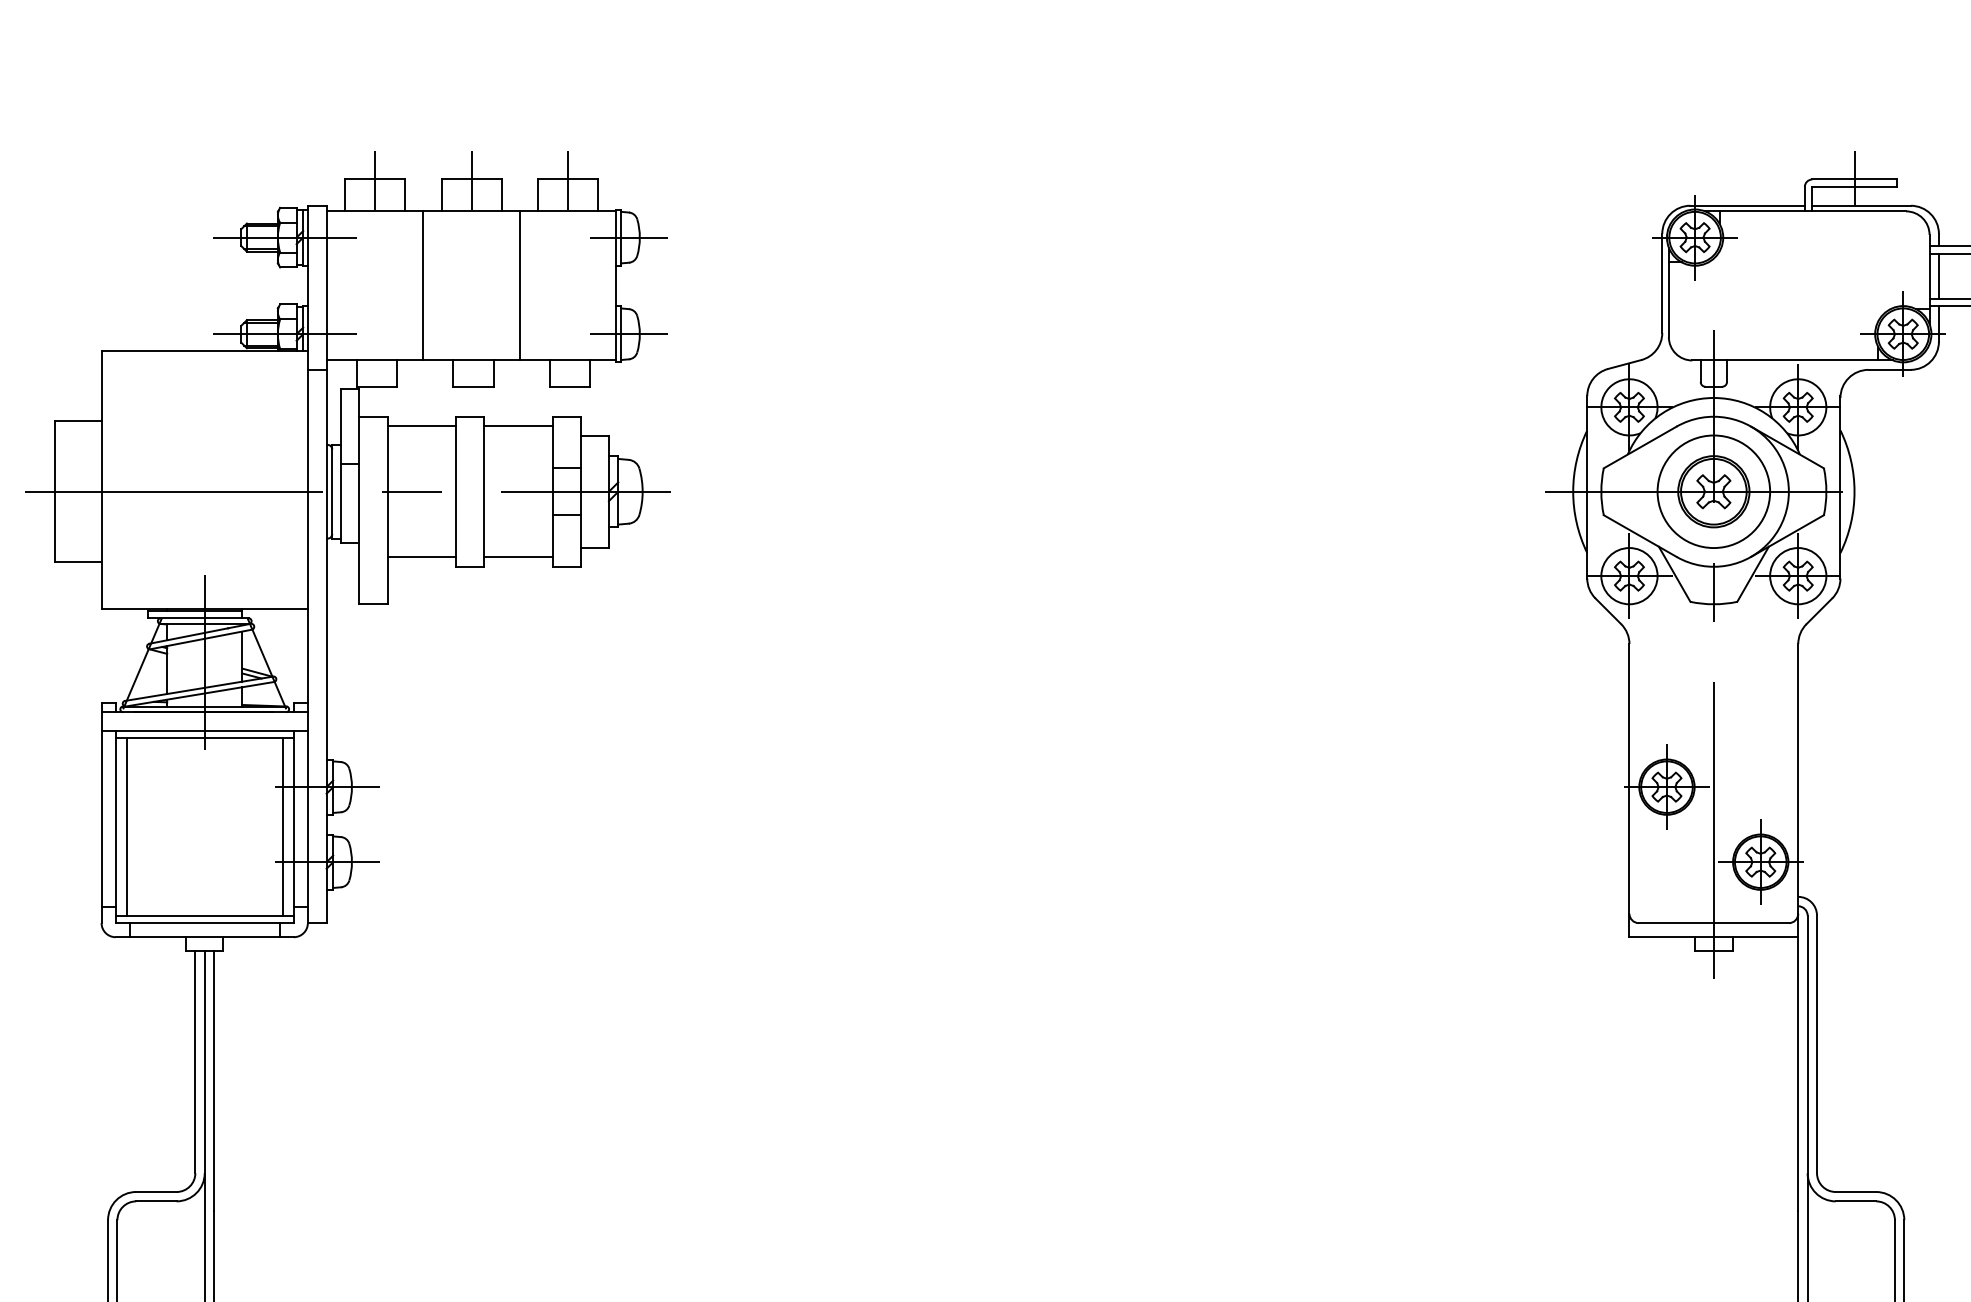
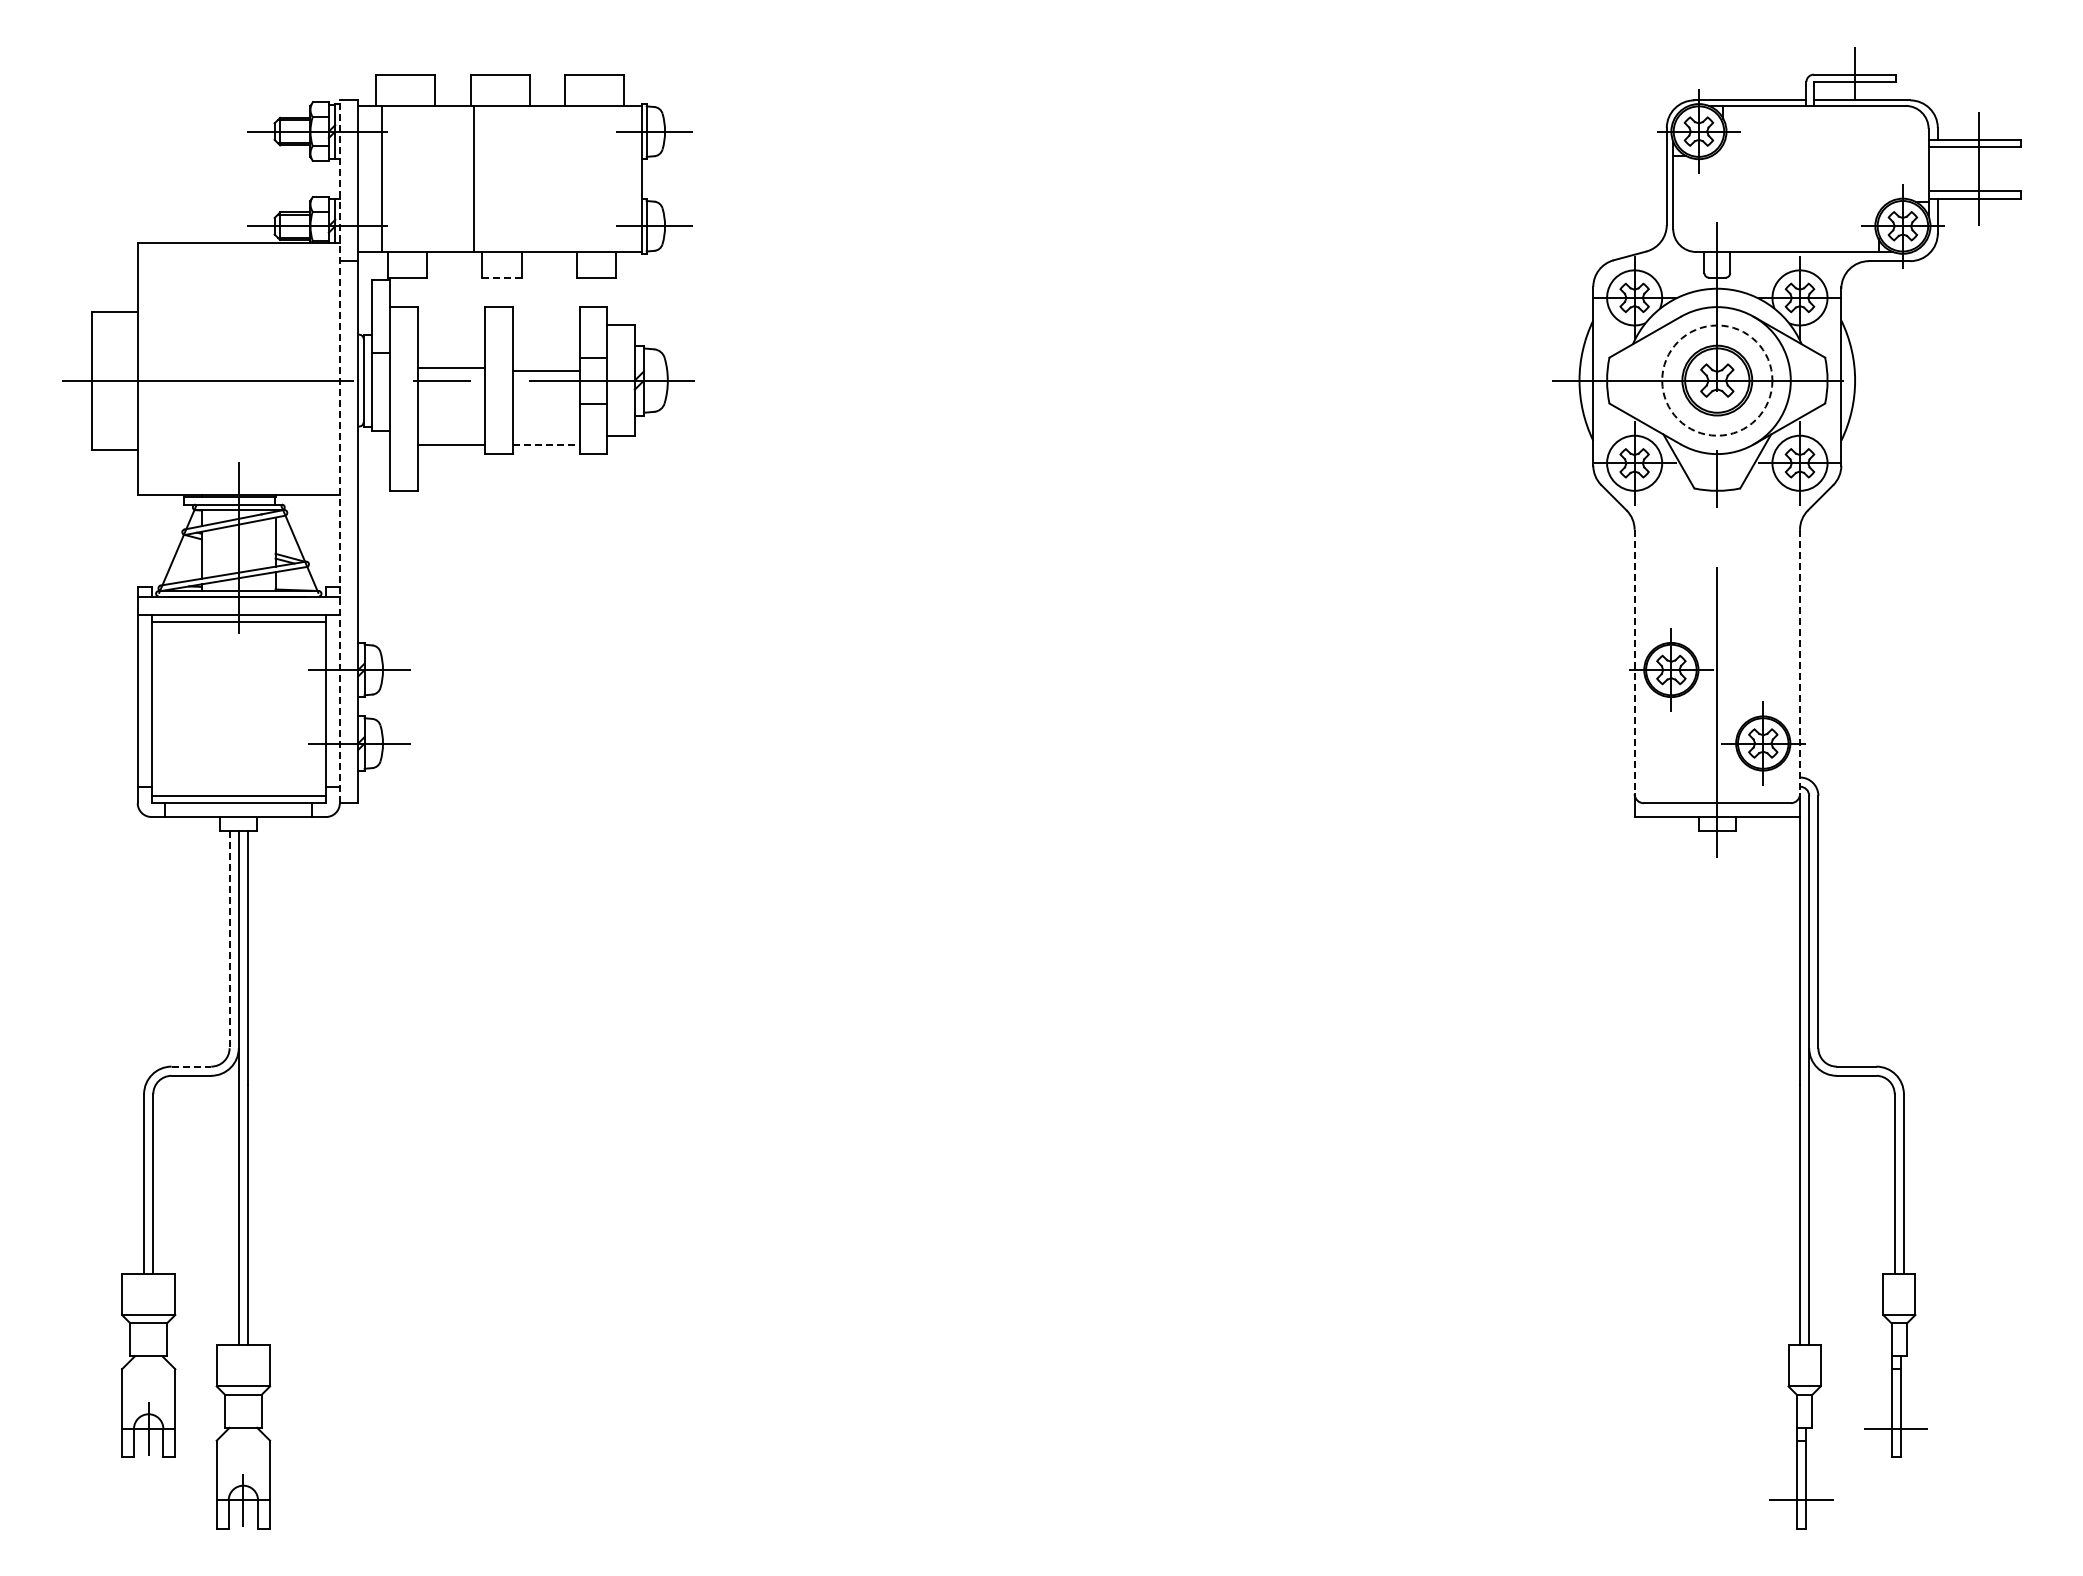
line: (374, 180) -> (405, 75), removed
line: (471, 180) -> (500, 75), removed
line: (567, 180) -> (594, 75), removed
line: (1938, 276) -> (1937, 169), removed
line: (422, 285) -> (381, 178), moved
line: (519, 285) -> (473, 178), moved
line: (473, 386) -> (502, 277), solid -> dashed
line: (421, 426) -> (451, 368), moved
line: (517, 426) -> (545, 371), moved
circle: (1714, 491) -> (1717, 380), solid -> dashed
line: (518, 556) -> (546, 444), solid -> dashed
line: (307, 564) -> (339, 451), solid -> dashed
line: (1629, 779) -> (1634, 662), solid -> dashed
line: (1798, 779) -> (1800, 662), solid -> dashed
line: (126, 826) -> (162, 708), removed
line: (283, 826) -> (315, 708), removed
line: (195, 1062) -> (229, 939), solid -> dashed
line: (156, 1191) -> (191, 1066), solid -> dashed

